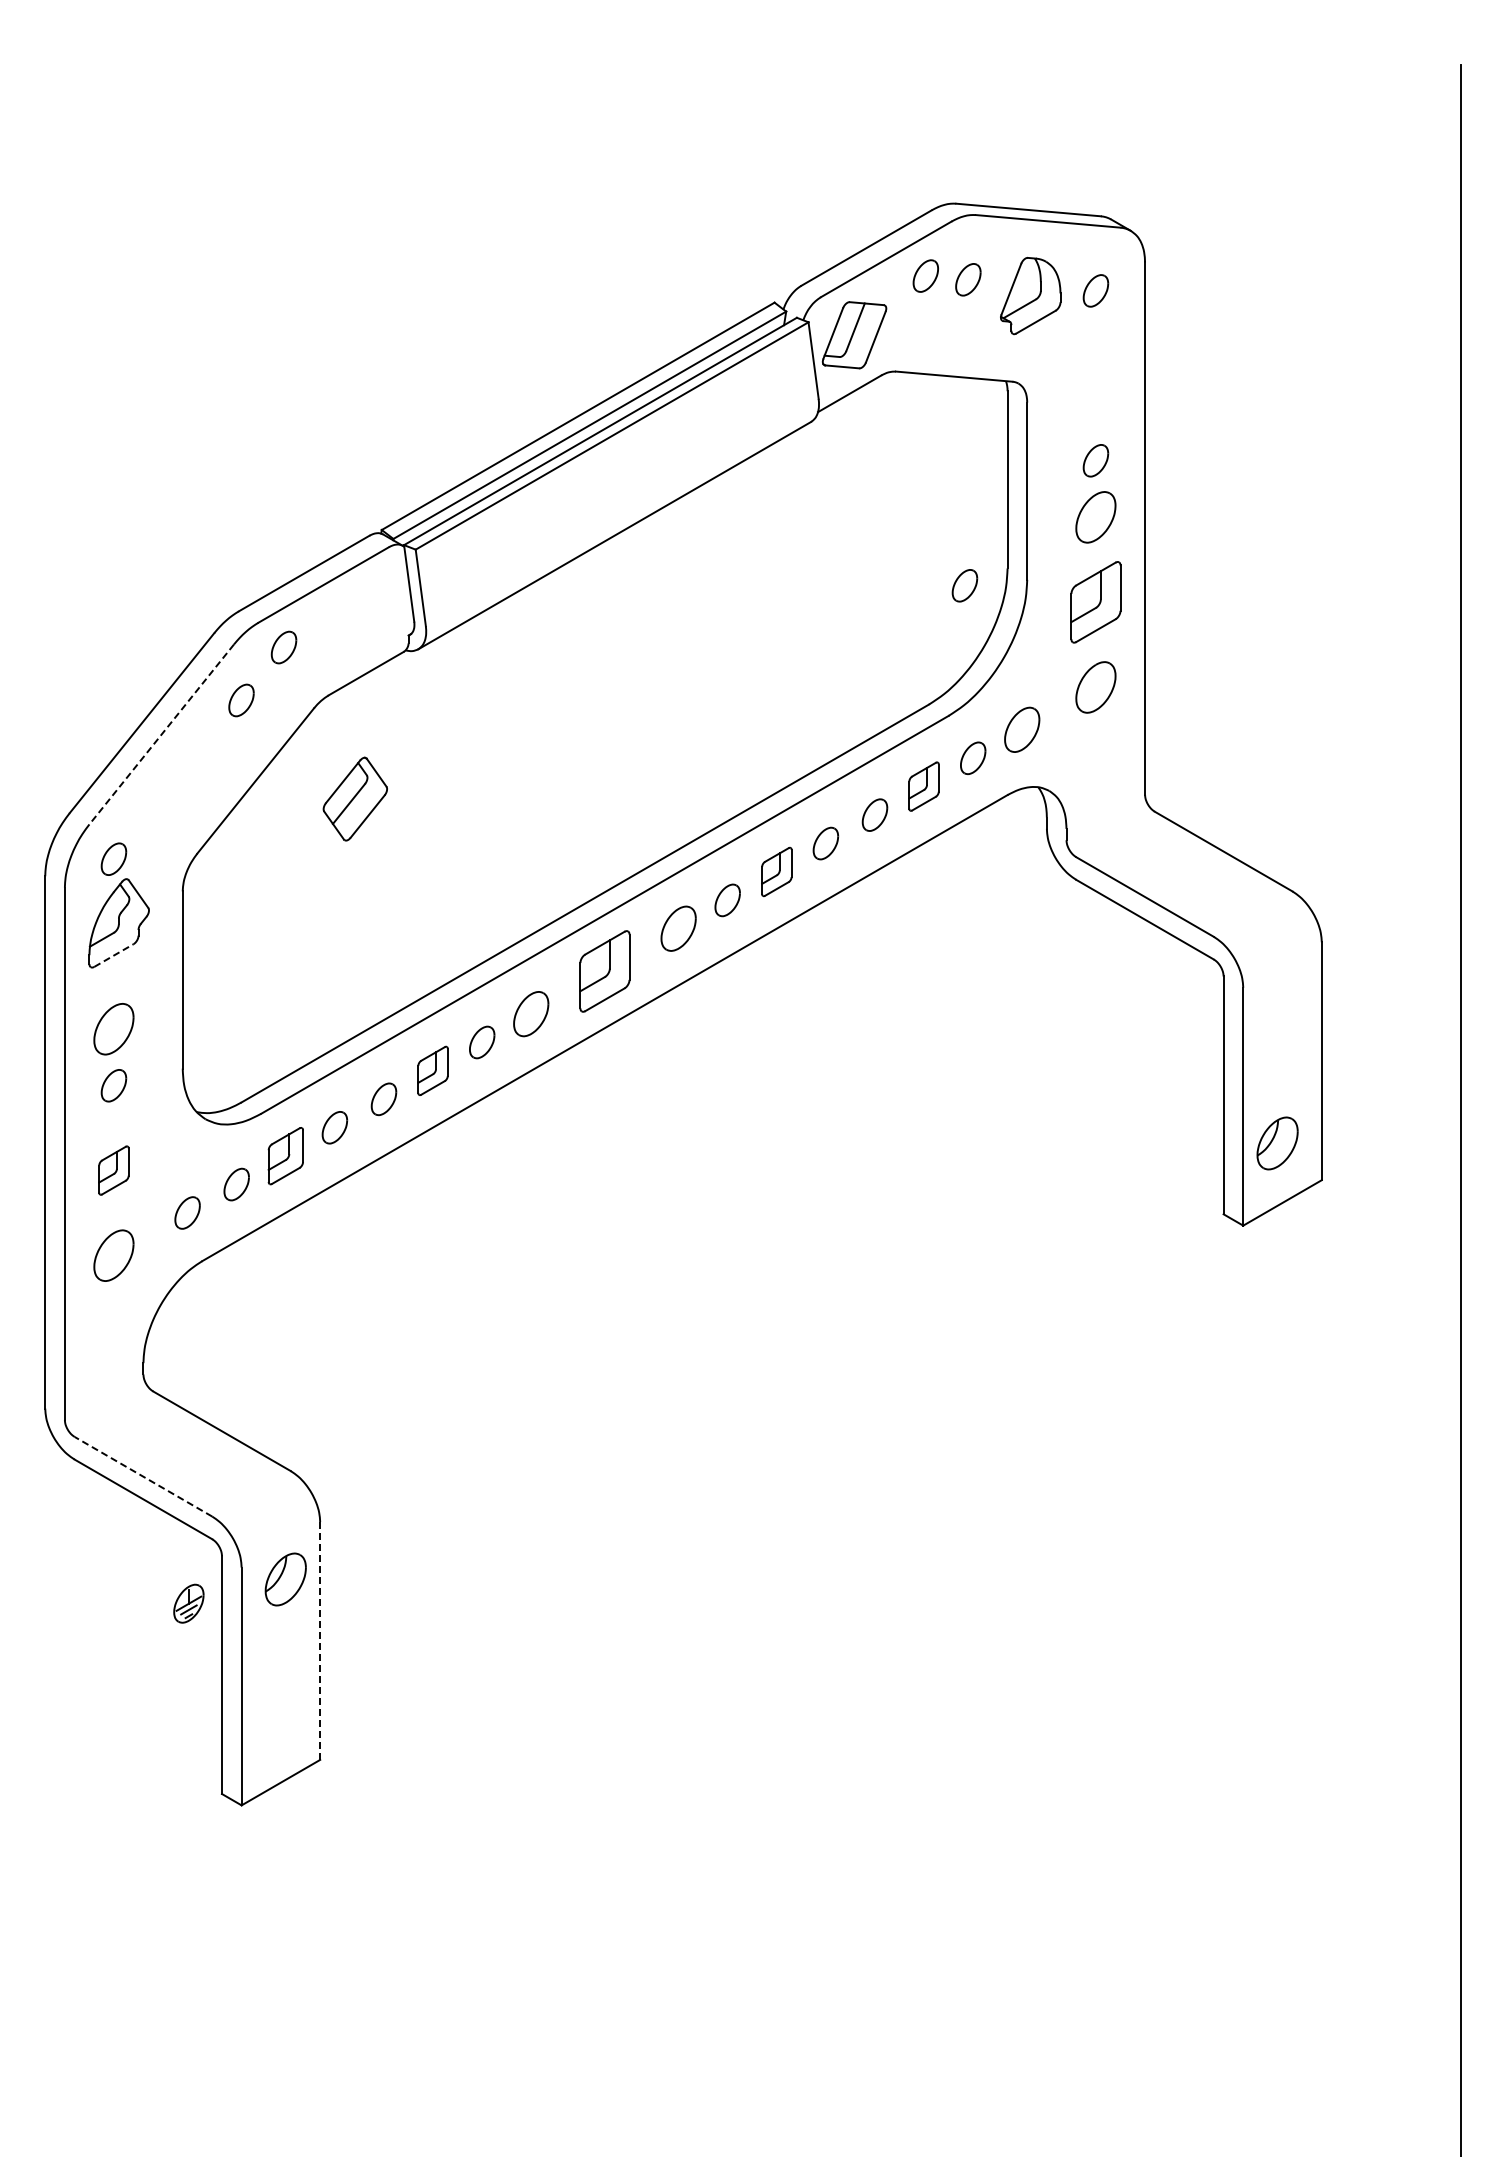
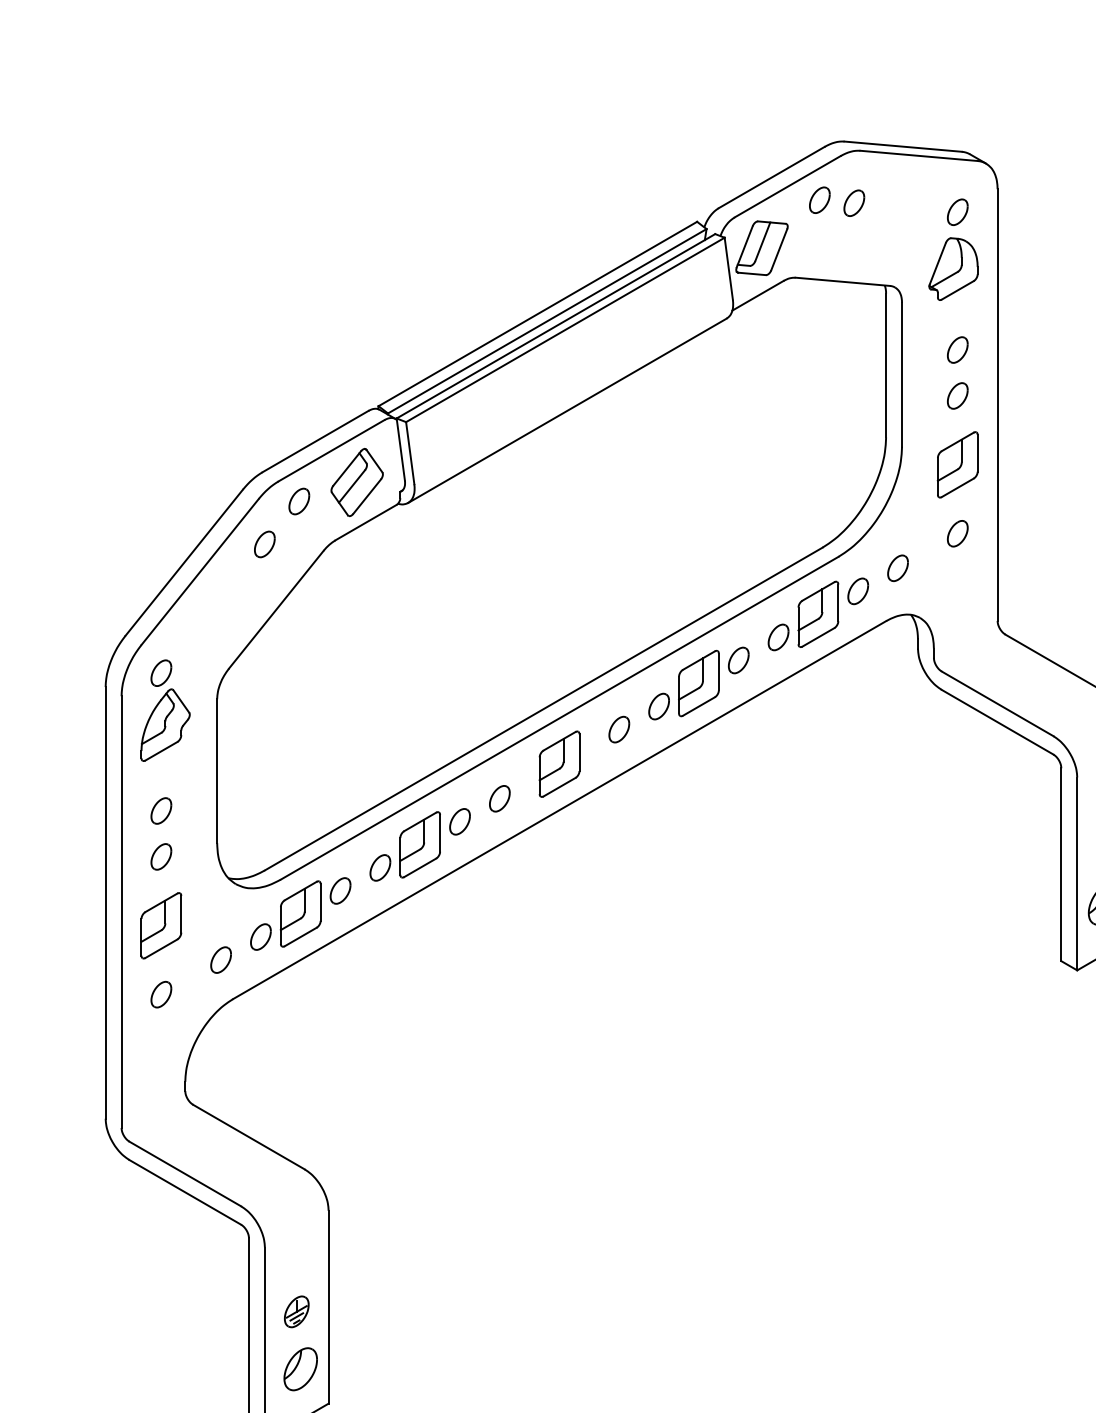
part: (1030, 296) -> (953, 269), moved
part: (1095, 517) -> (957, 396), size x0.62
part: (964, 585) -> (851, 451), removed
part: (1095, 686) -> (957, 533), size x0.62
part: (1022, 729) -> (898, 567), size x0.71
line: (161, 734) -> (199, 572), dashed -> solid
part: (923, 786) -> (817, 614), size x1.67
part: (354, 798) -> (356, 482), moved
part: (776, 871) -> (698, 683), size x1.67
part: (678, 928) -> (619, 729), size x0.71
line: (113, 955) -> (161, 751), dashed -> solid
part: (531, 1013) -> (500, 798), size x0.71
part: (113, 1028) -> (161, 810), size x0.62
part: (432, 1070) -> (419, 844), size x1.67
part: (285, 1155) -> (300, 913), size x1.43
part: (113, 1170) -> (161, 925), size x1.67
part: (113, 1255) -> (161, 994), size x0.62
line: (143, 1476) -> (185, 1173), dashed -> solid
part: (285, 1579) -> (300, 1369), moved
part: (188, 1603) -> (296, 1311), moved
line: (320, 1640) -> (328, 1306), dashed -> solid

